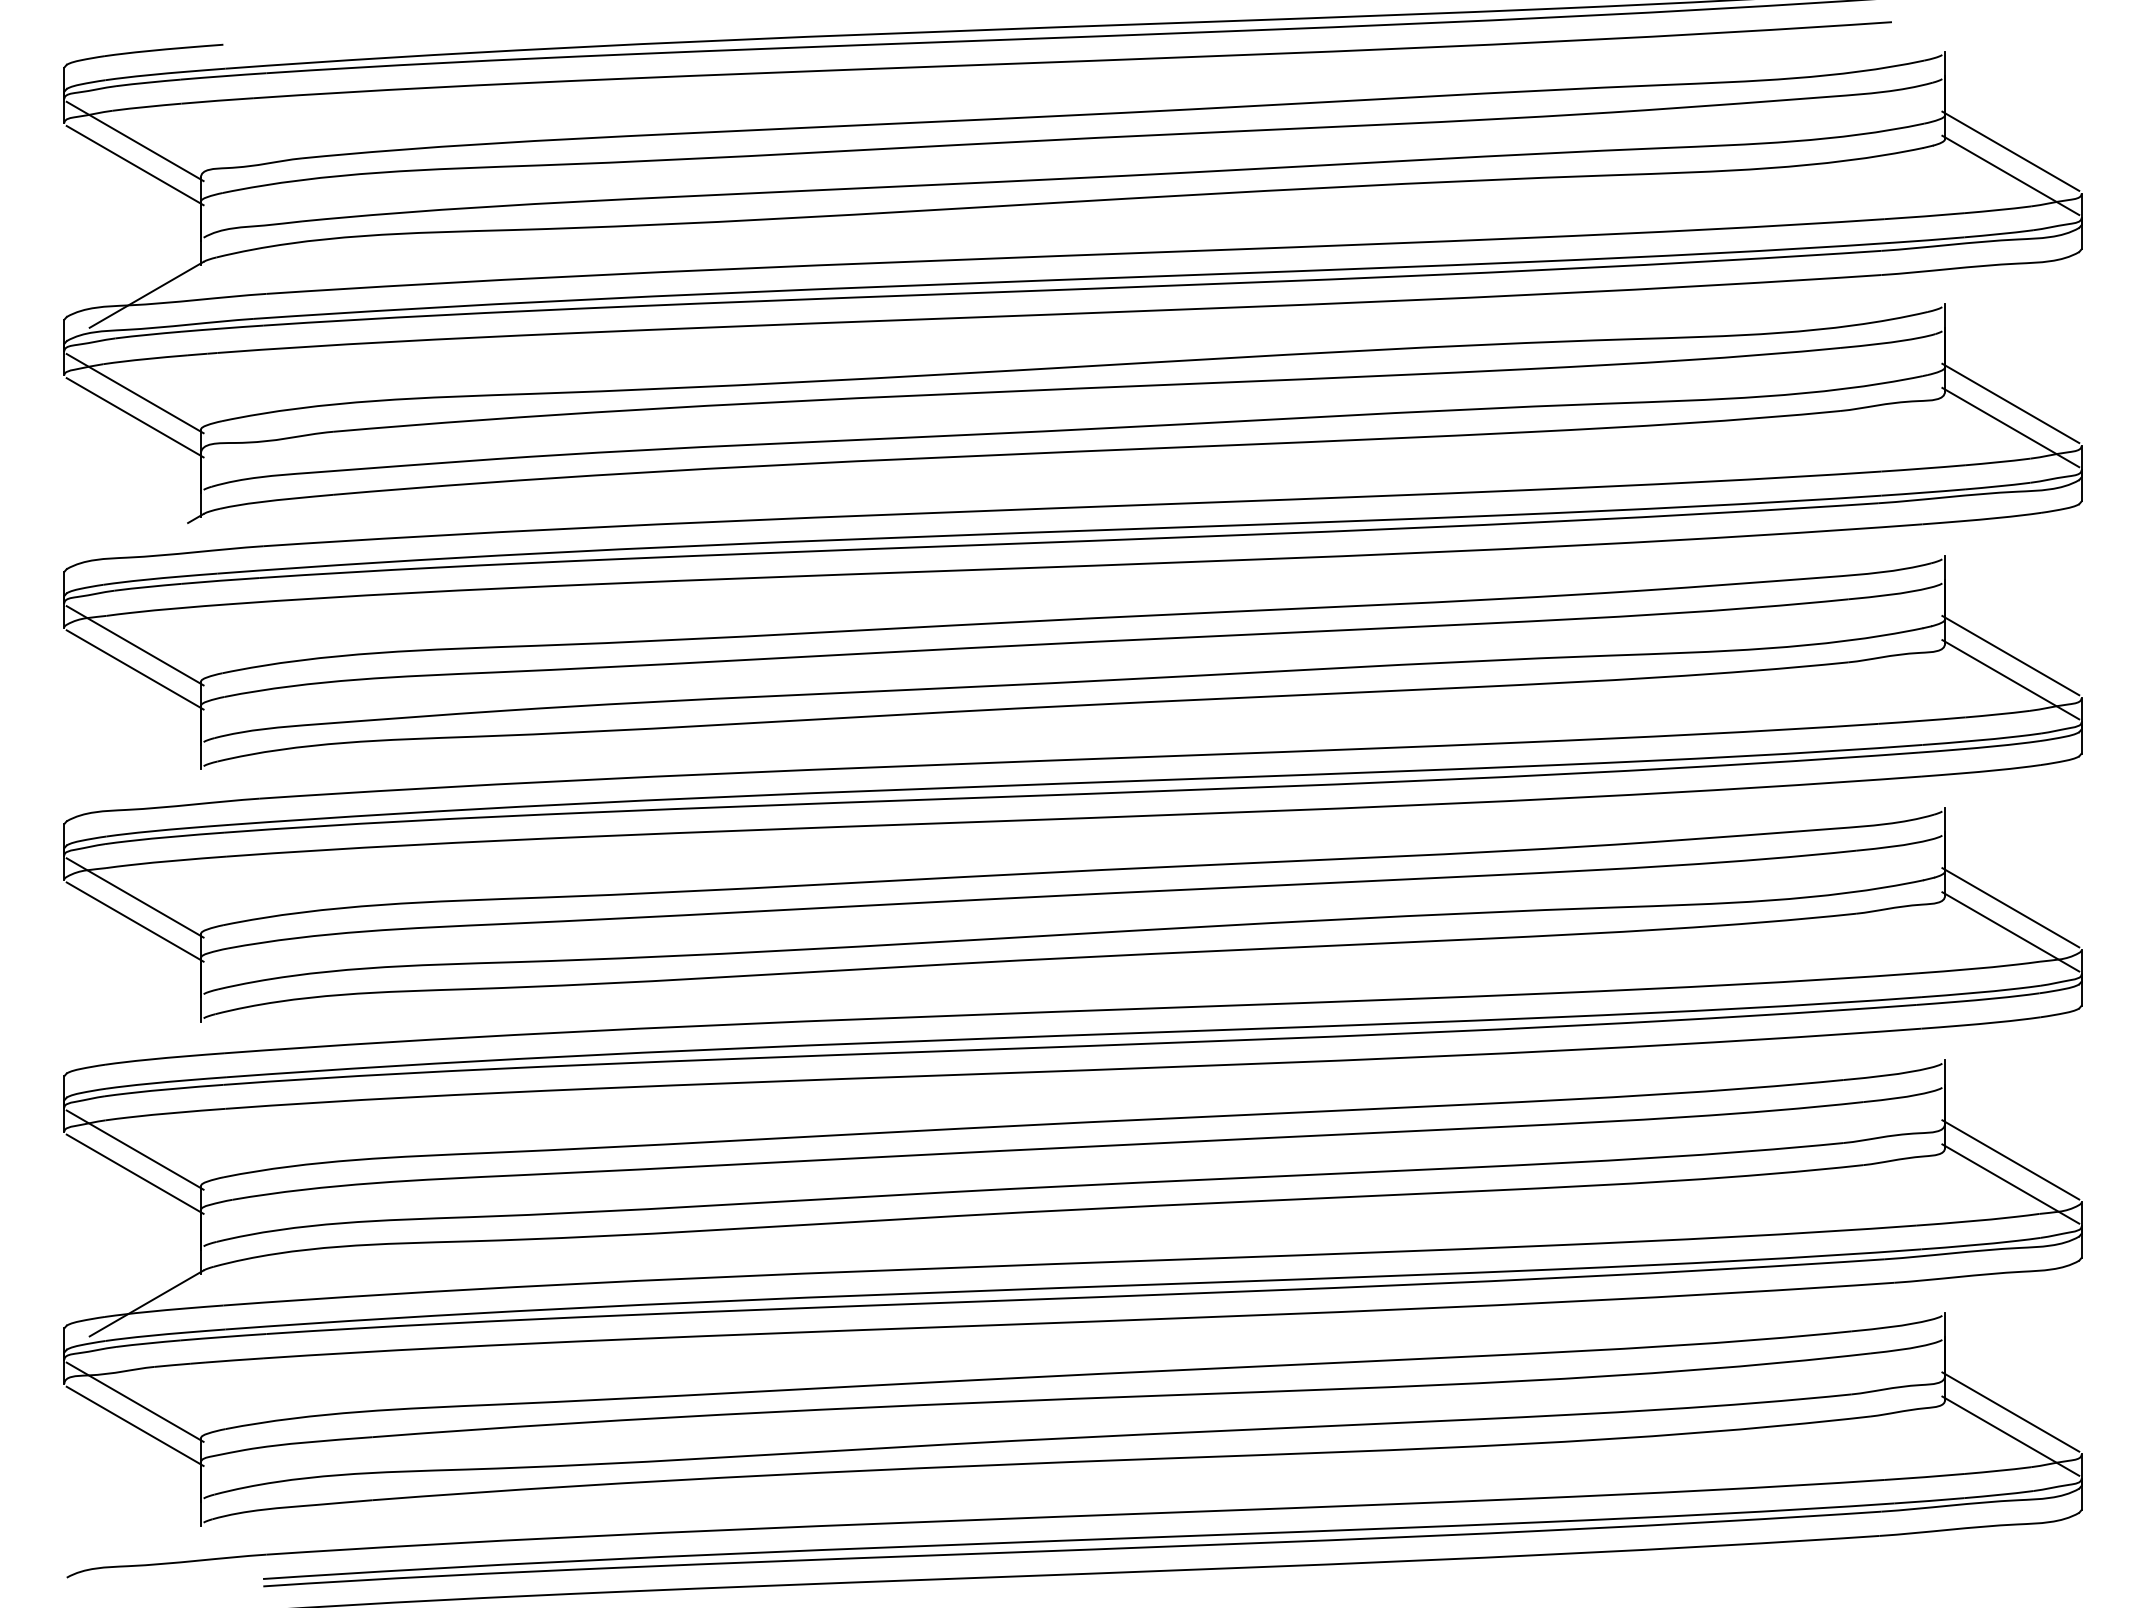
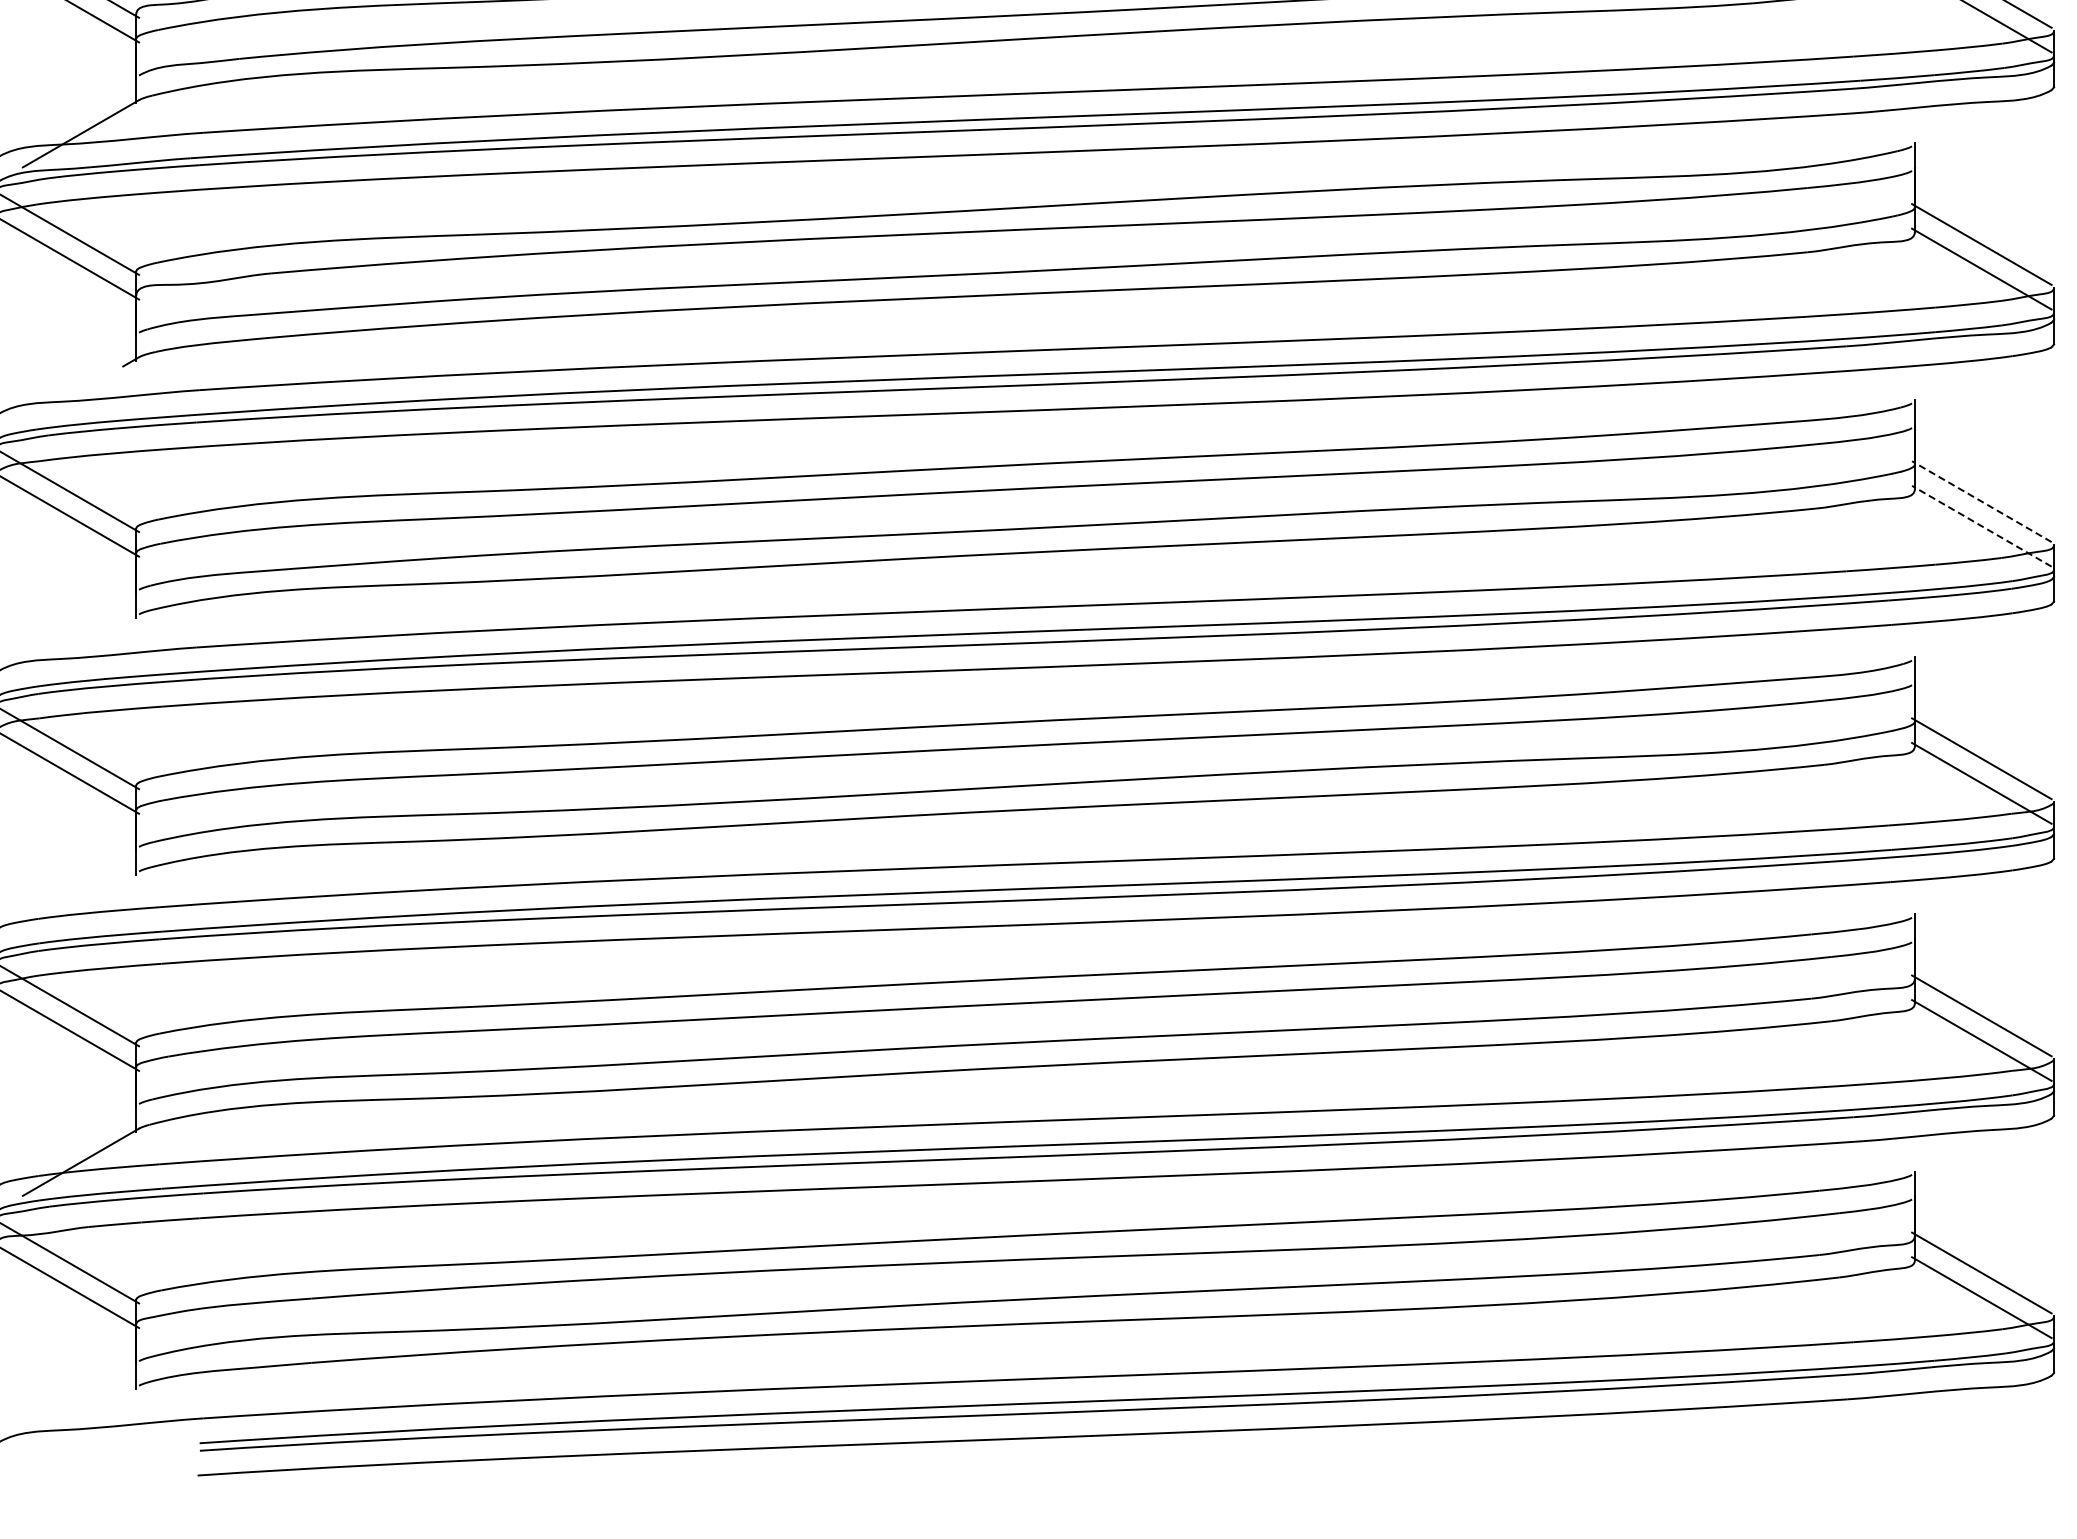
line: (2010, 655) -> (1981, 501), solid -> dashed
line: (2010, 679) -> (1981, 526), solid -> dashed

